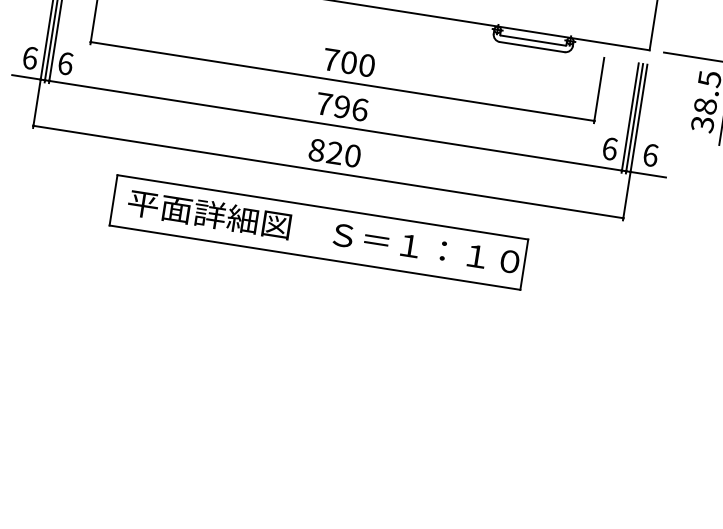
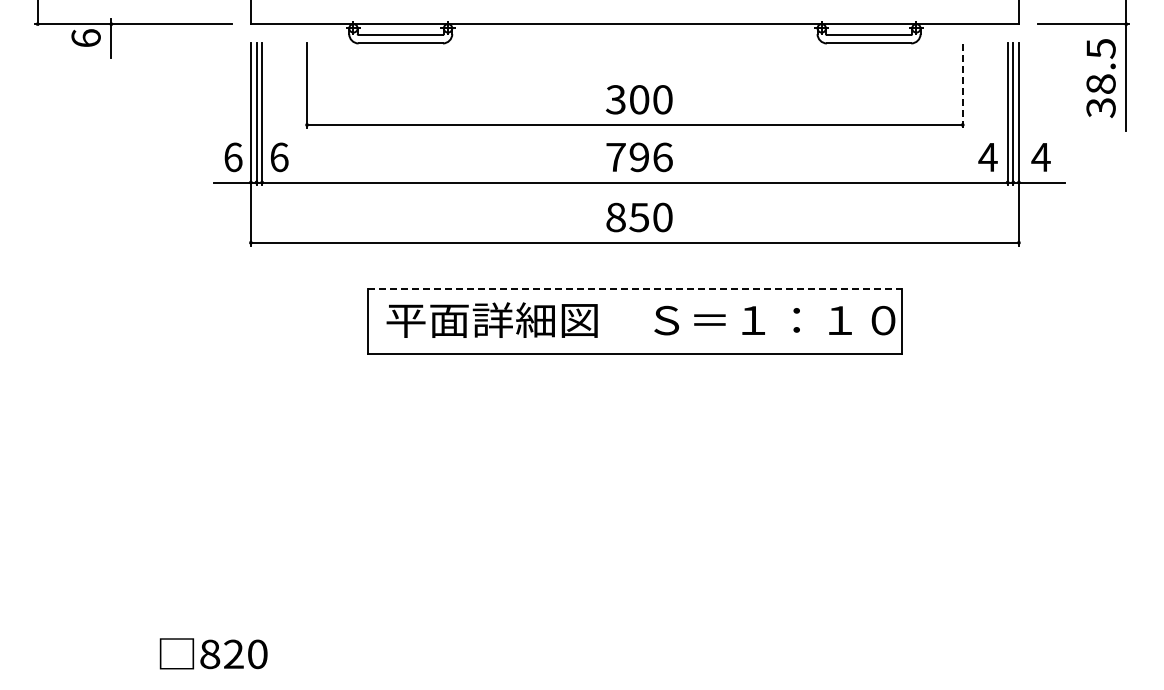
text: (330, 59) -> (615, 99), 700 -> 300
line: (599, 89) -> (962, 84), solid -> dashed
text: (609, 148) -> (987, 157), 6 -> 4
text: (334, 153) -> (639, 217), 820 -> 850
text: (650, 155) -> (1040, 157), 6 -> 4
line: (323, 207) -> (635, 288), solid -> dashed

